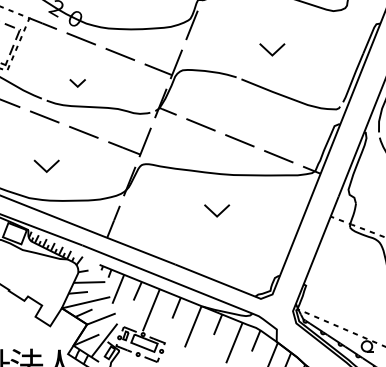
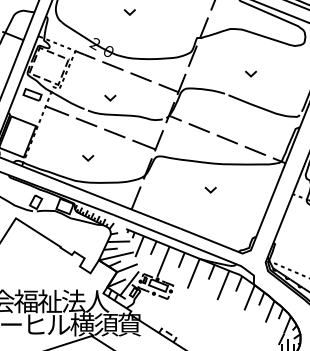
part: (273, 49) -> (251, 73), size x0.62
part: (47, 167) -> (88, 158), size x0.62
part: (216, 210) -> (210, 189), size x0.62

